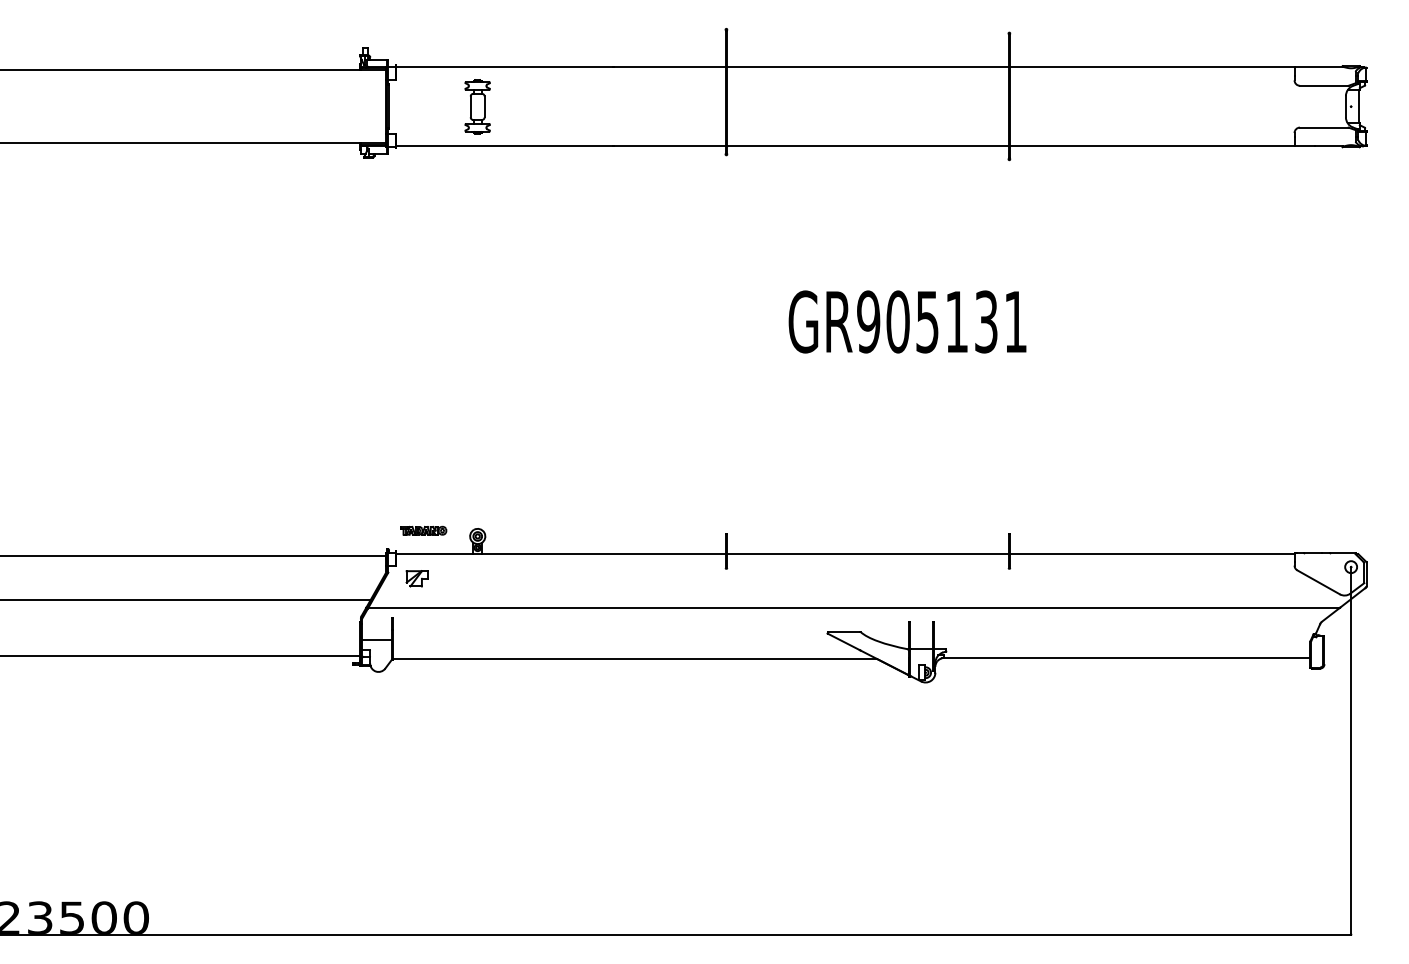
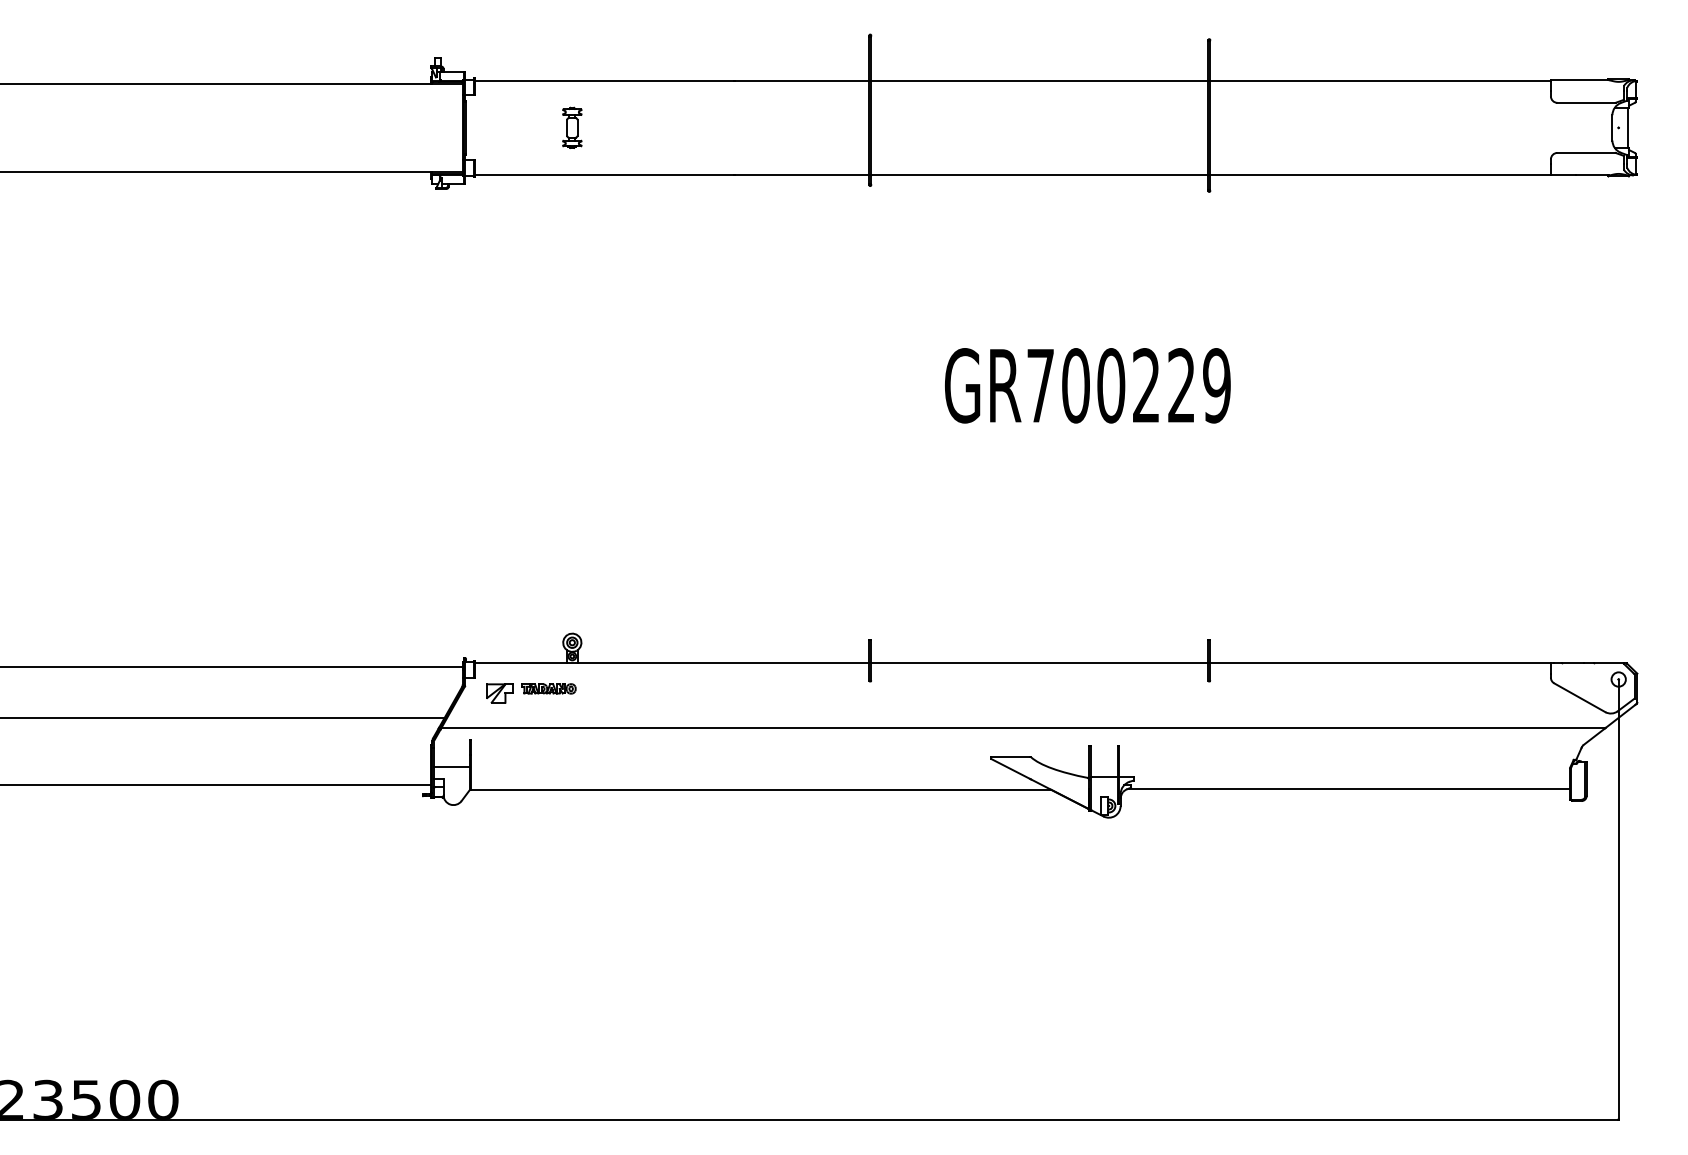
part: (477, 106) -> (572, 127), size x0.62
text: (941, 321) -> (1128, 385), GR905131 -> GR700229
part: (423, 530) -> (548, 688), moved

